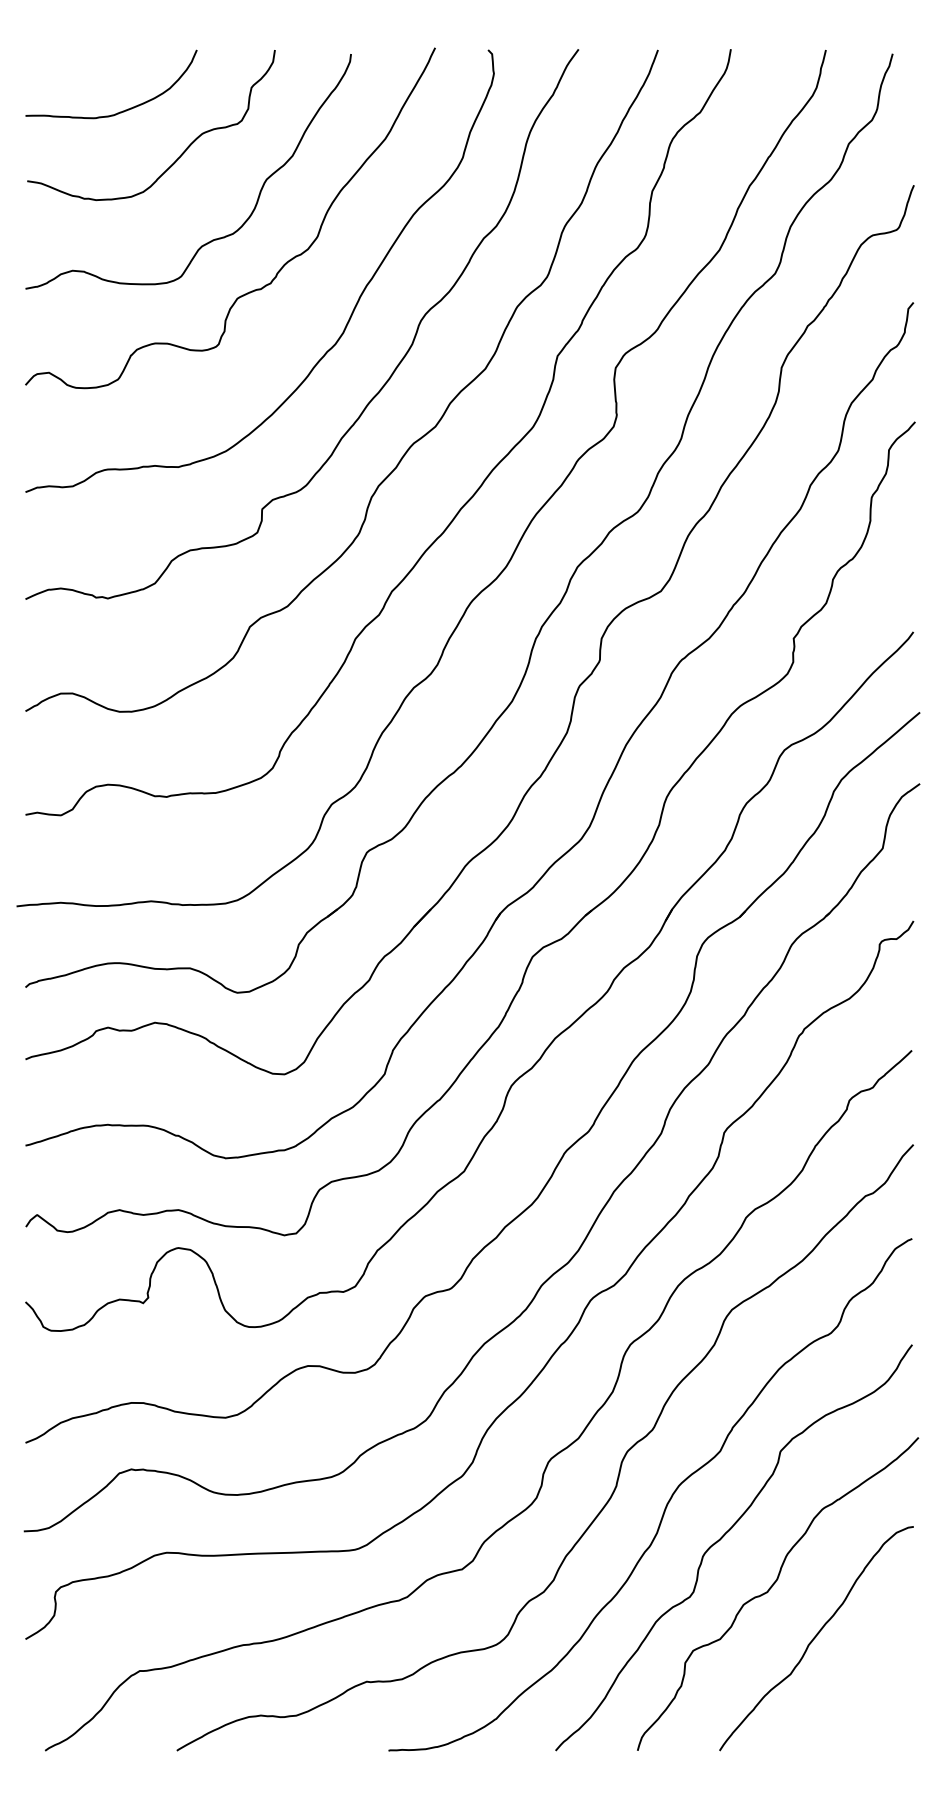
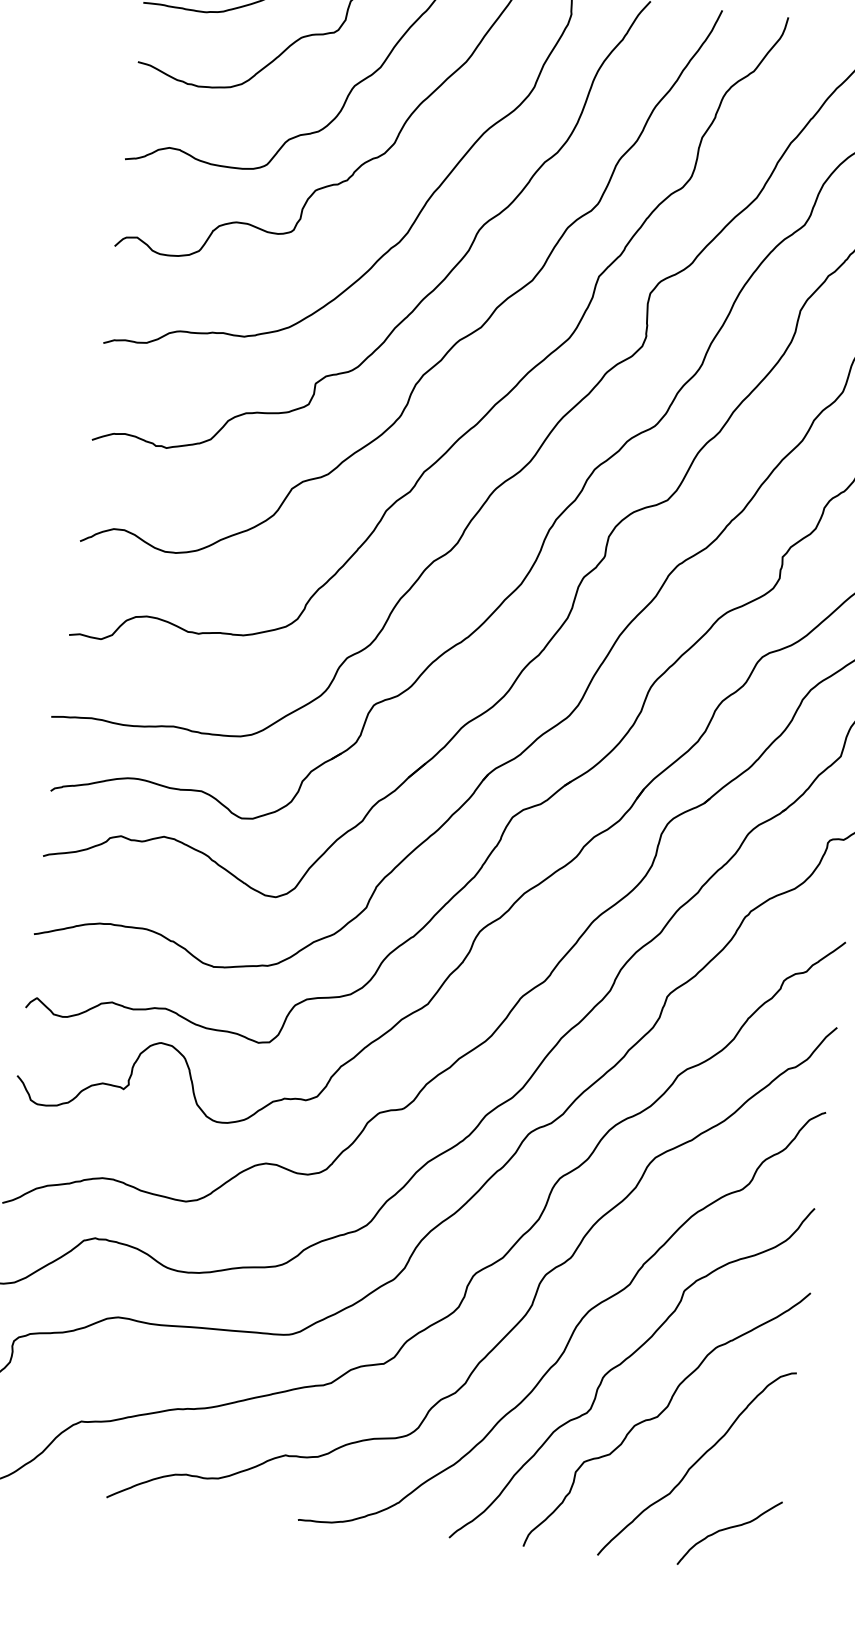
curve: (859, 1705) -> (728, 1529), added

